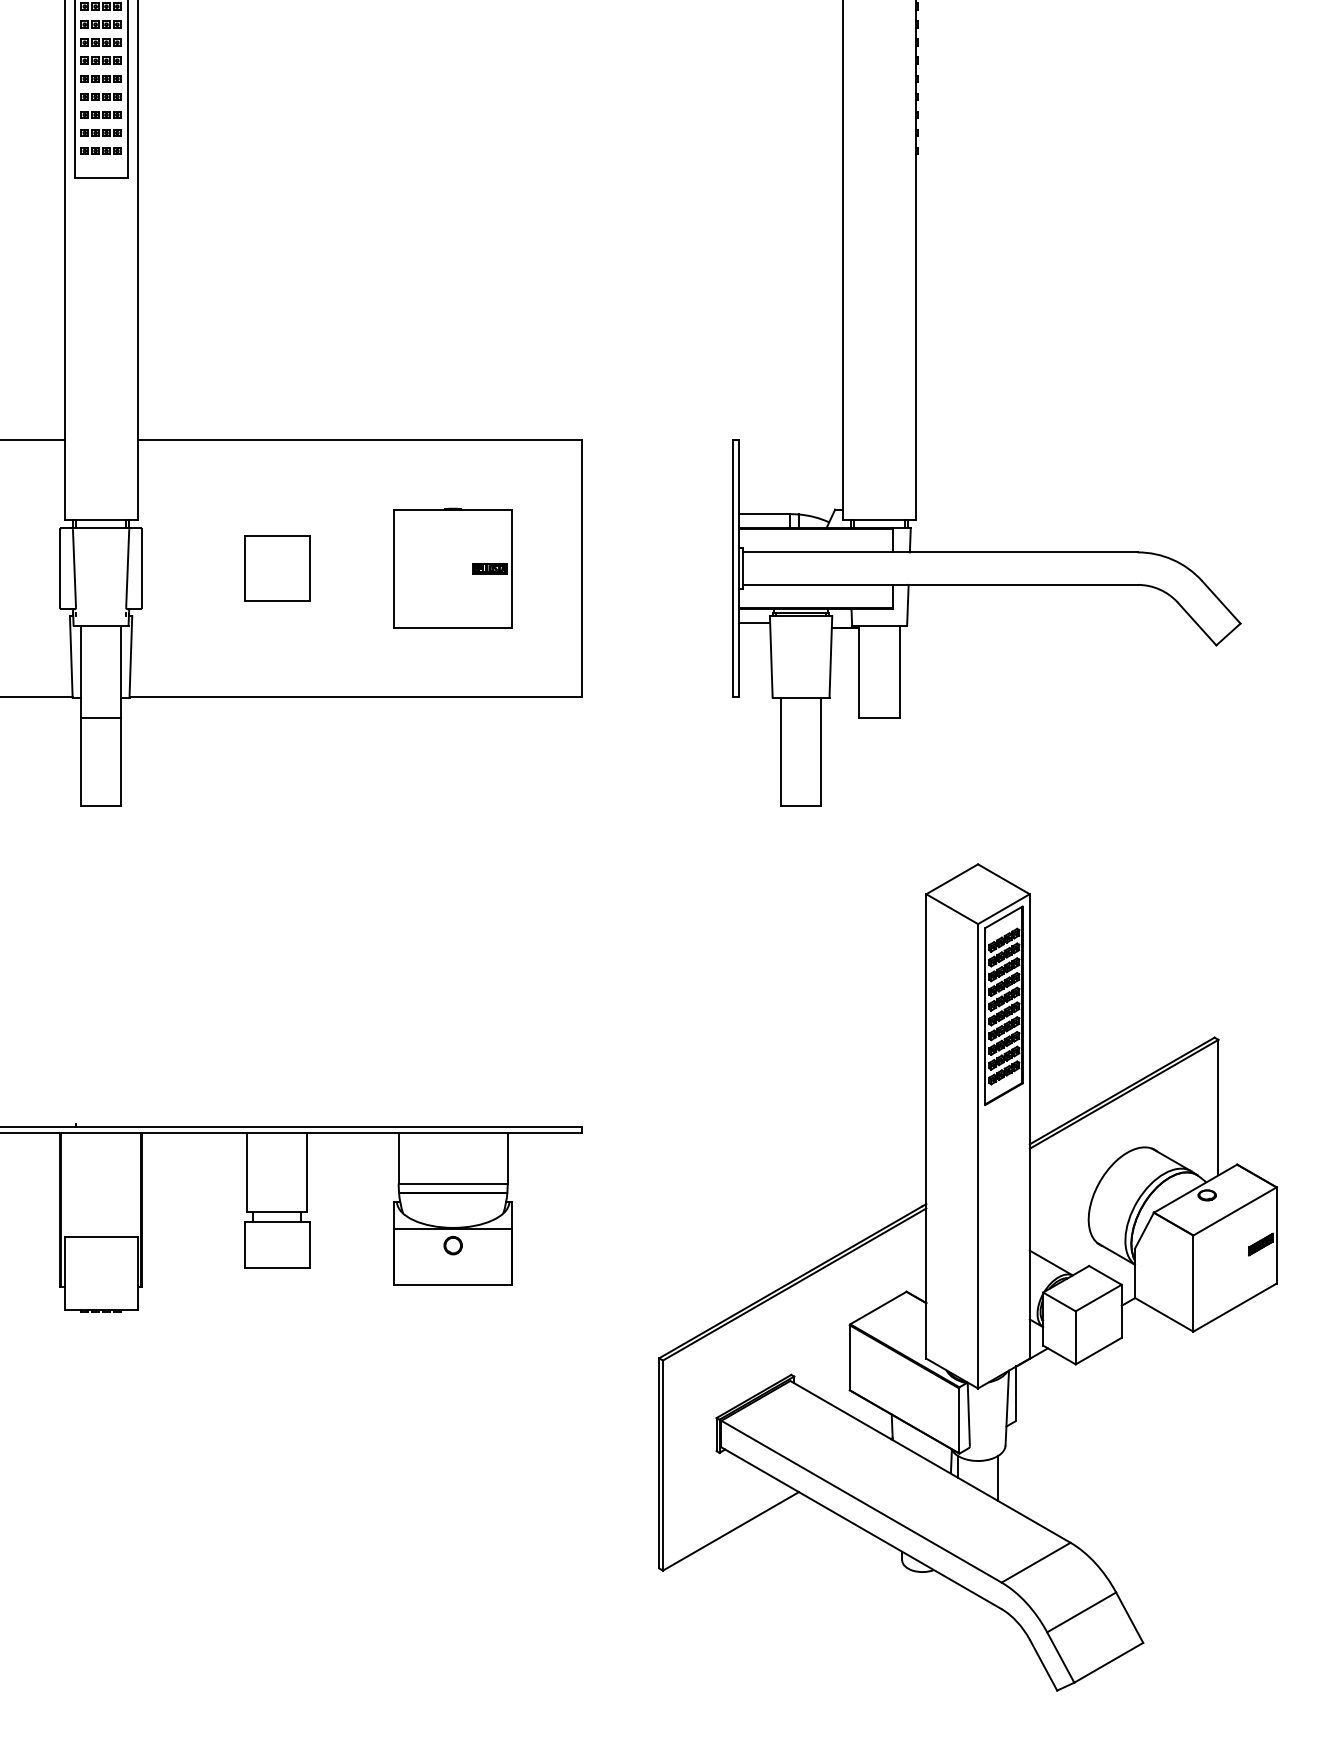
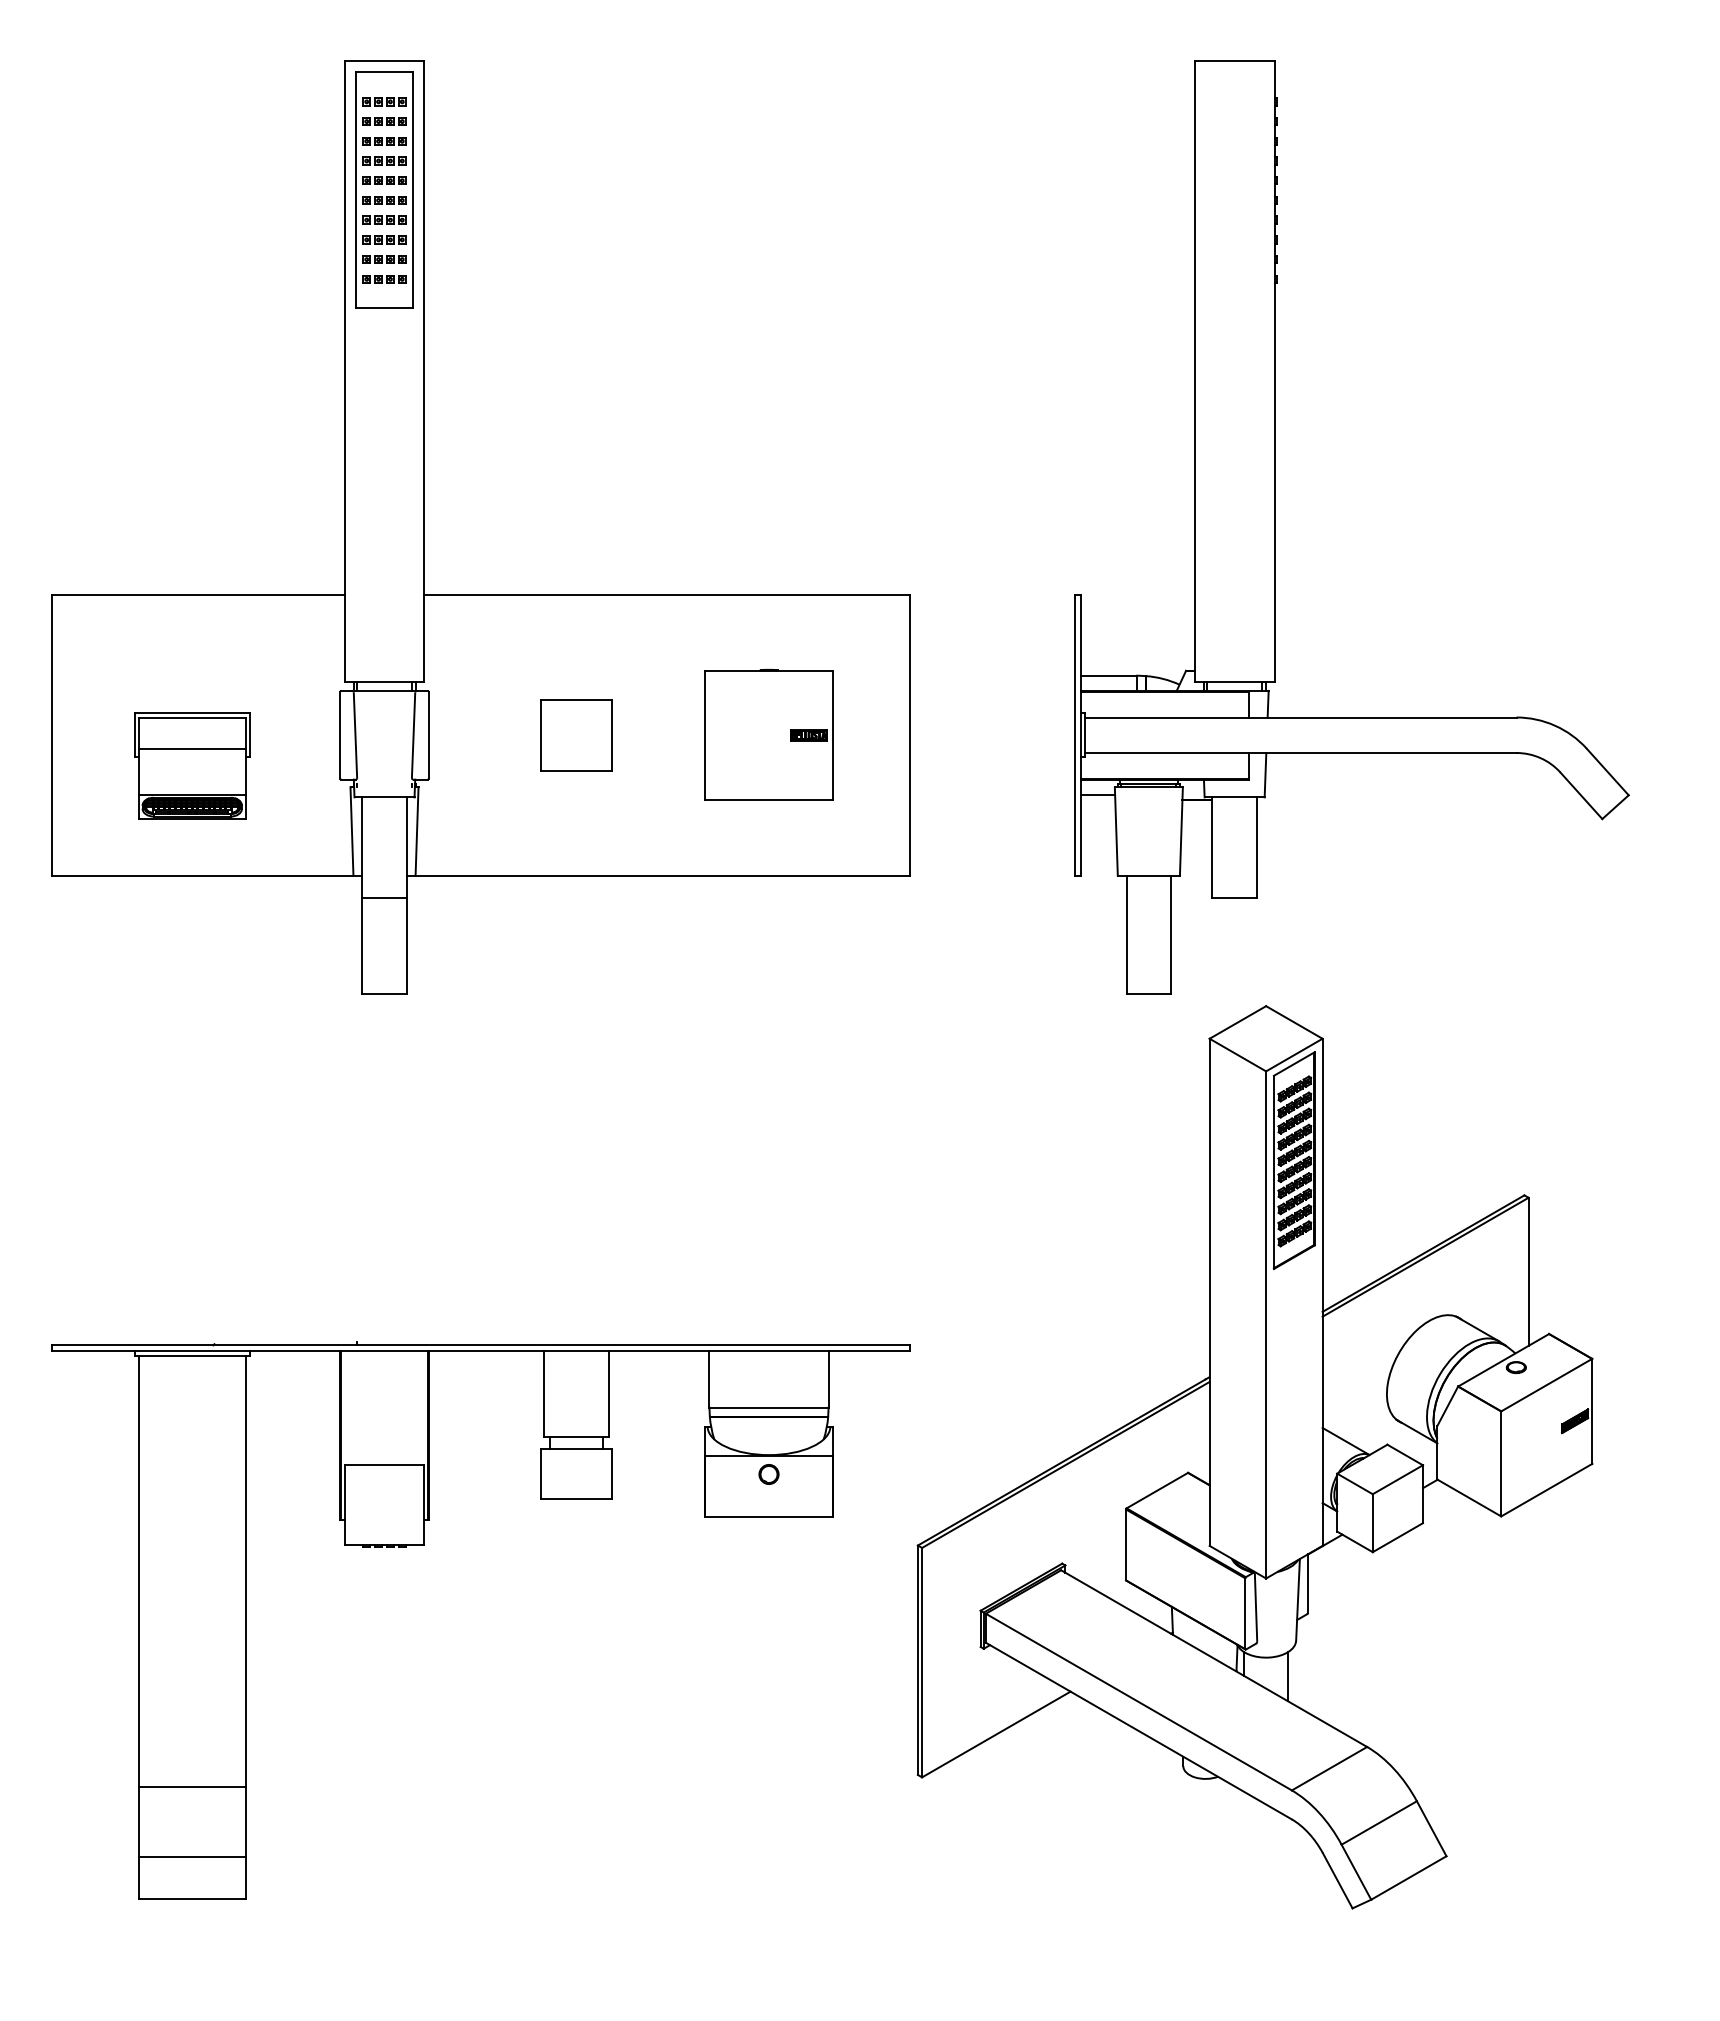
part: (967, 1277) -> (1254, 1457), moved

